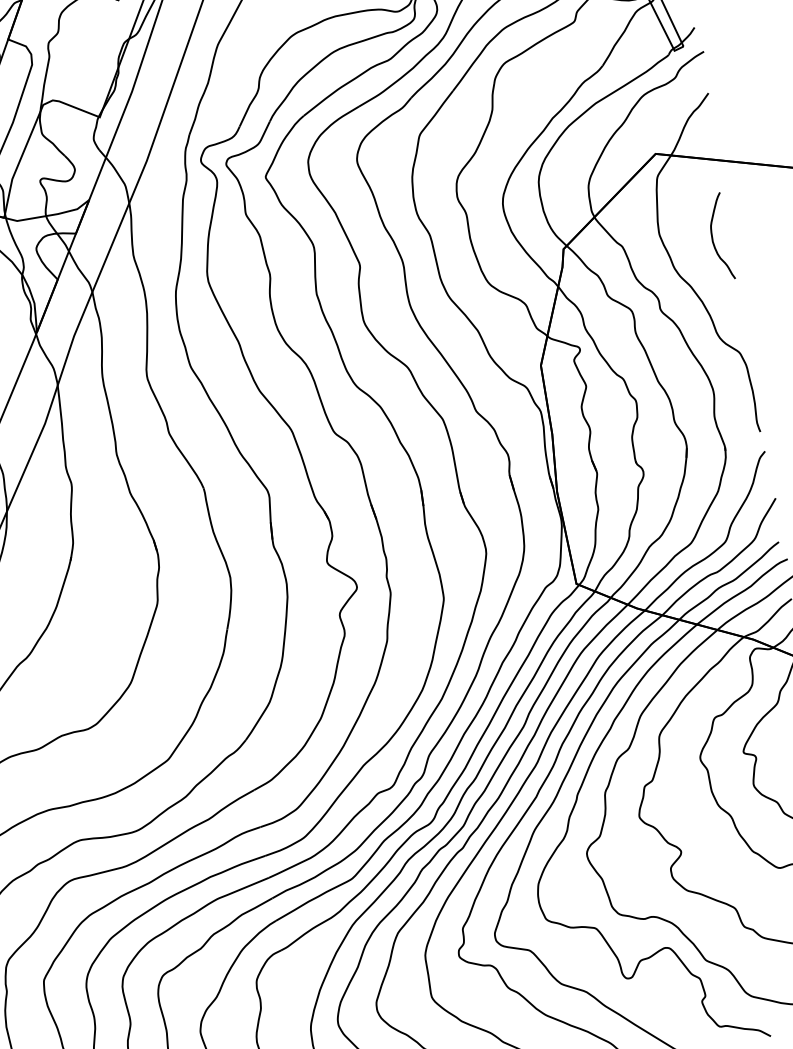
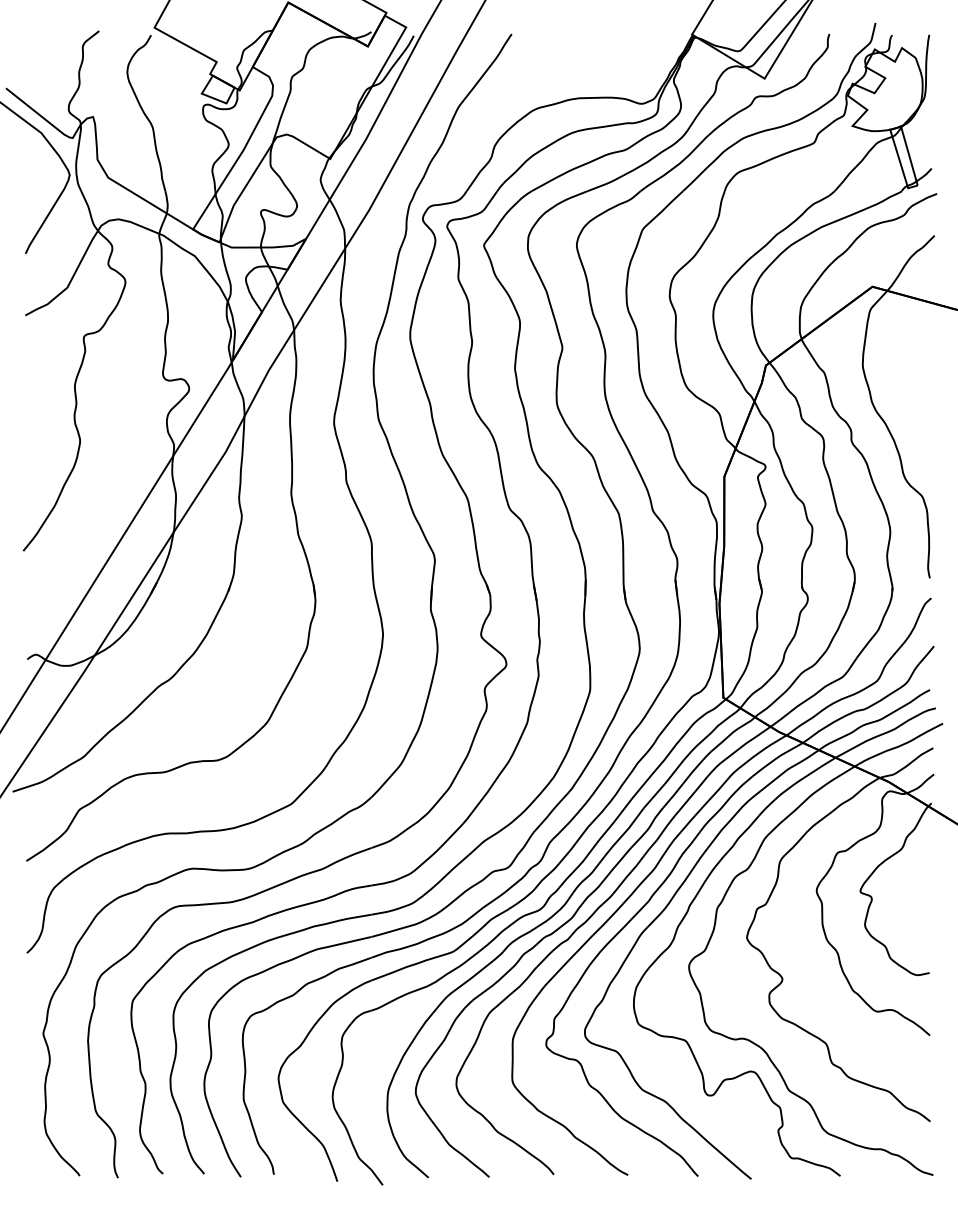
curve: (713, 238) -> (915, 379), removed

